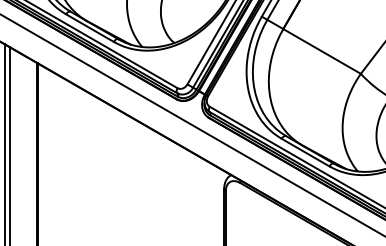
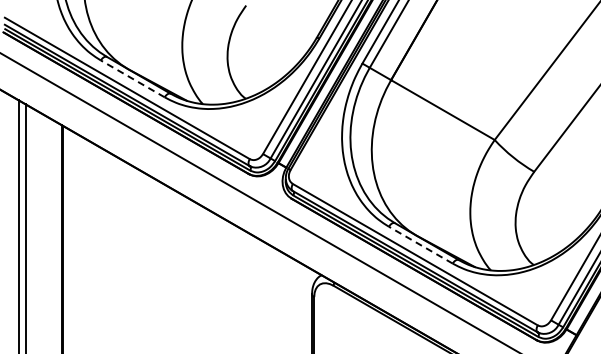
line: (89, 27) -> (132, 78), solid -> dashed
line: (305, 152) -> (420, 245), solid -> dashed

